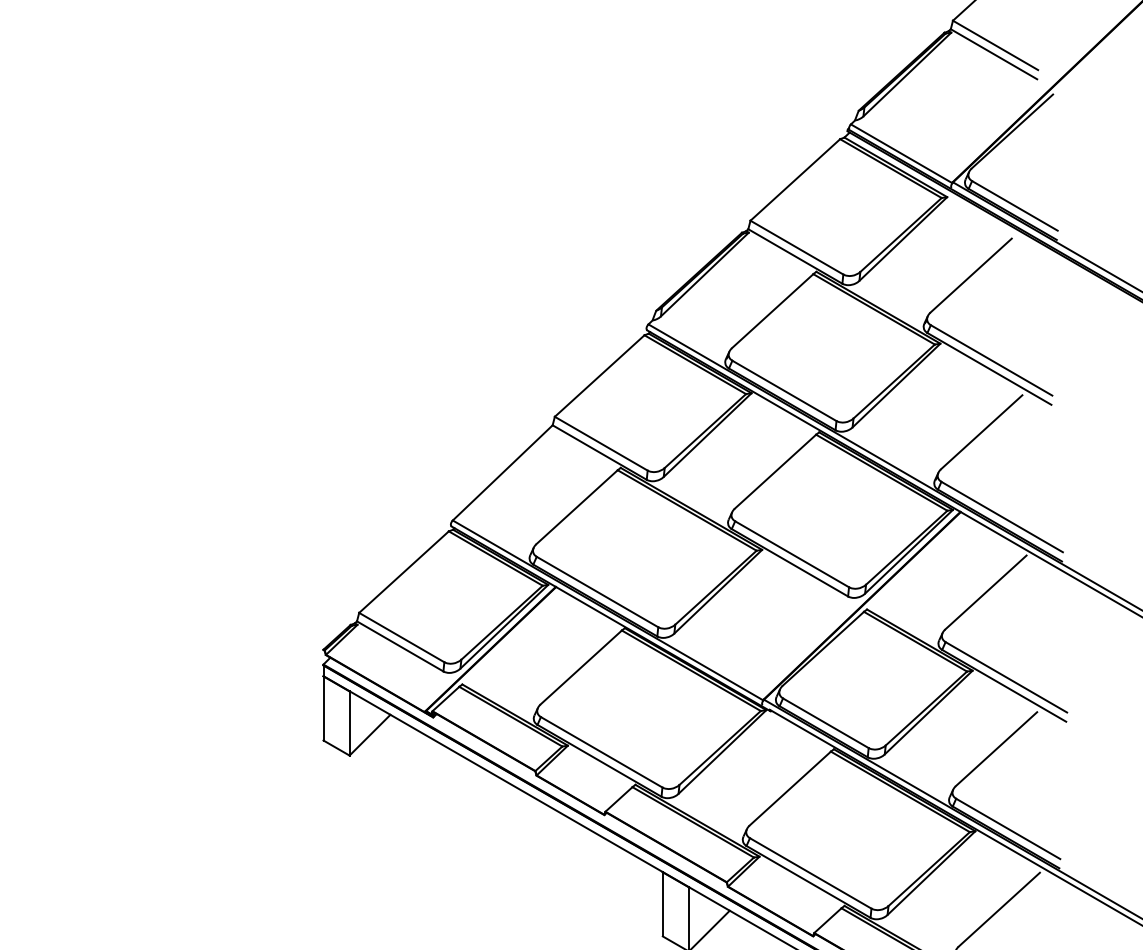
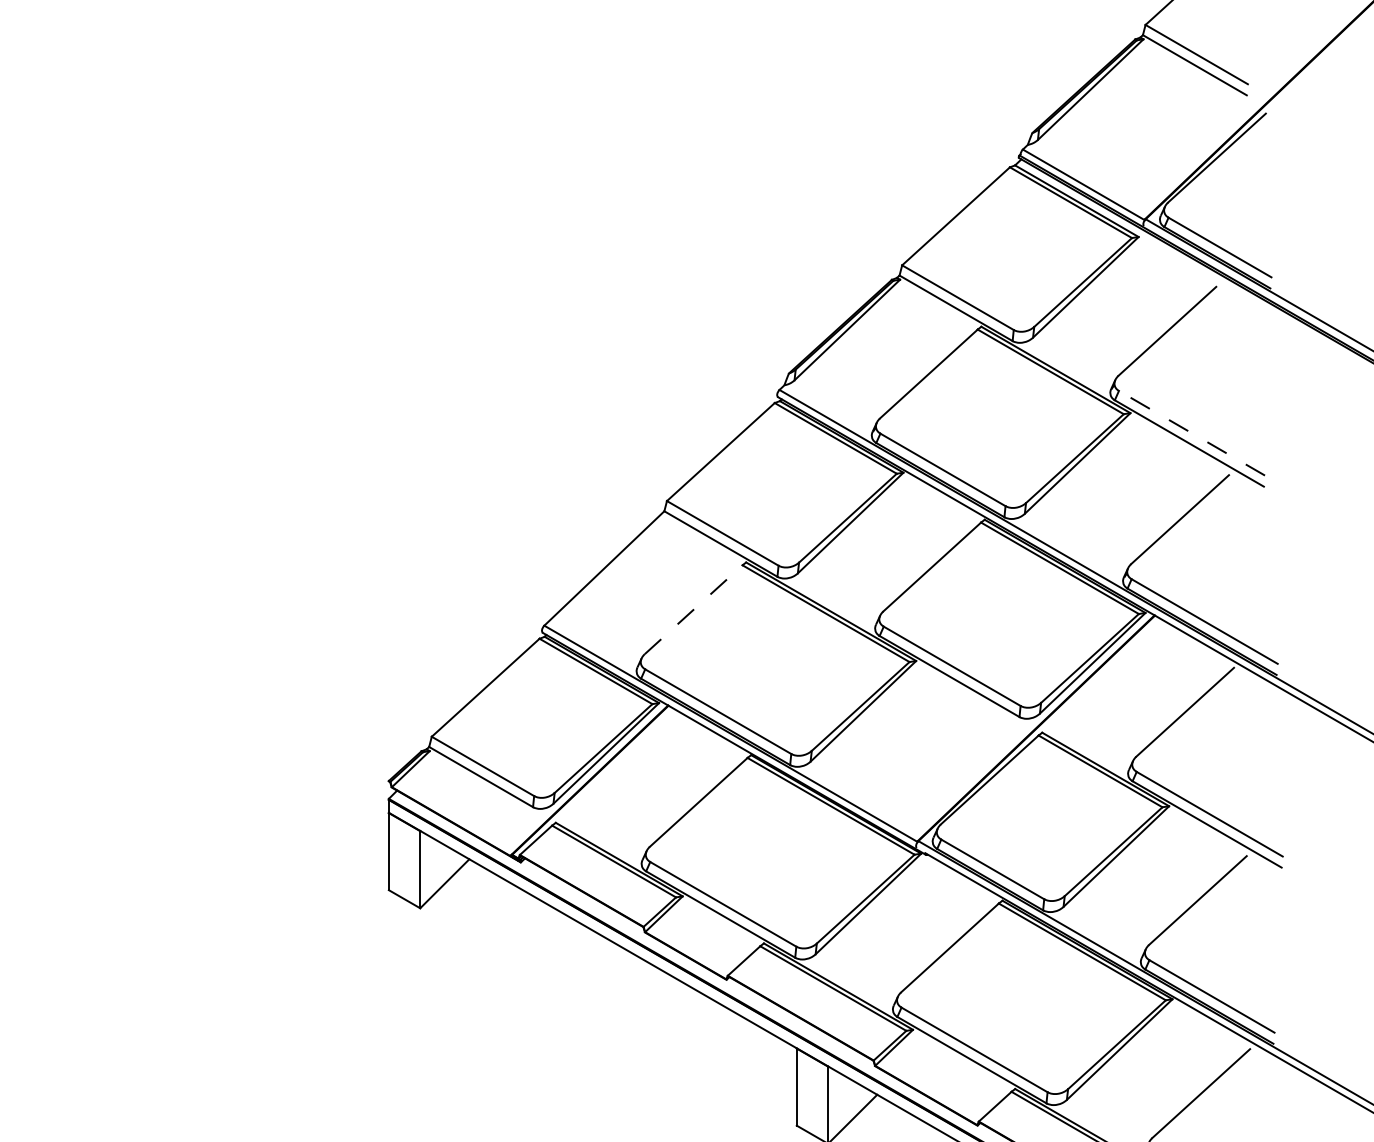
line: (991, 360) -> (1191, 433), solid -> dashed
line: (577, 507) -> (694, 609), solid -> dashed

